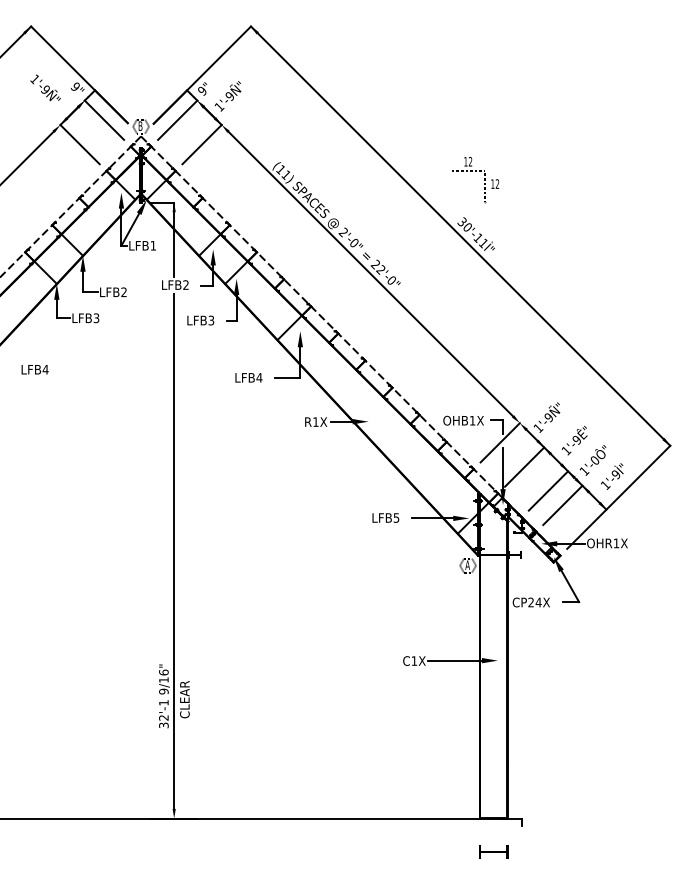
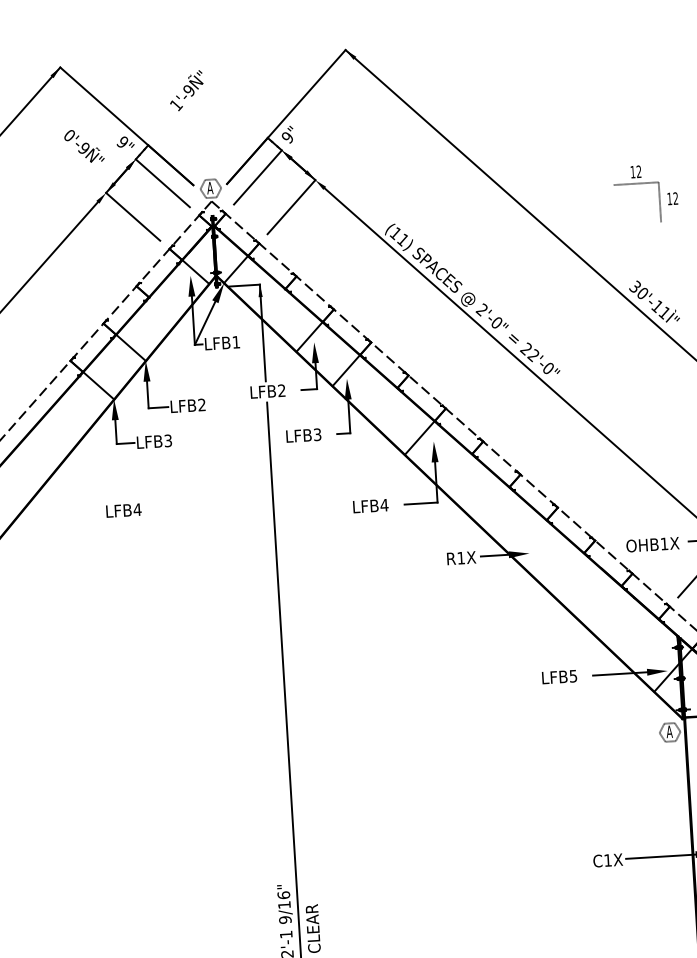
text: (34, 79) -> (68, 135), 1'-9Ñ" -> 0'-9Ñ"
text: (227, 96) -> (185, 91), moved
text: (140, 125) -> (210, 187), B -> A
part: (475, 171) -> (646, 184), moved
text: (34, 369) -> (123, 510), moved

